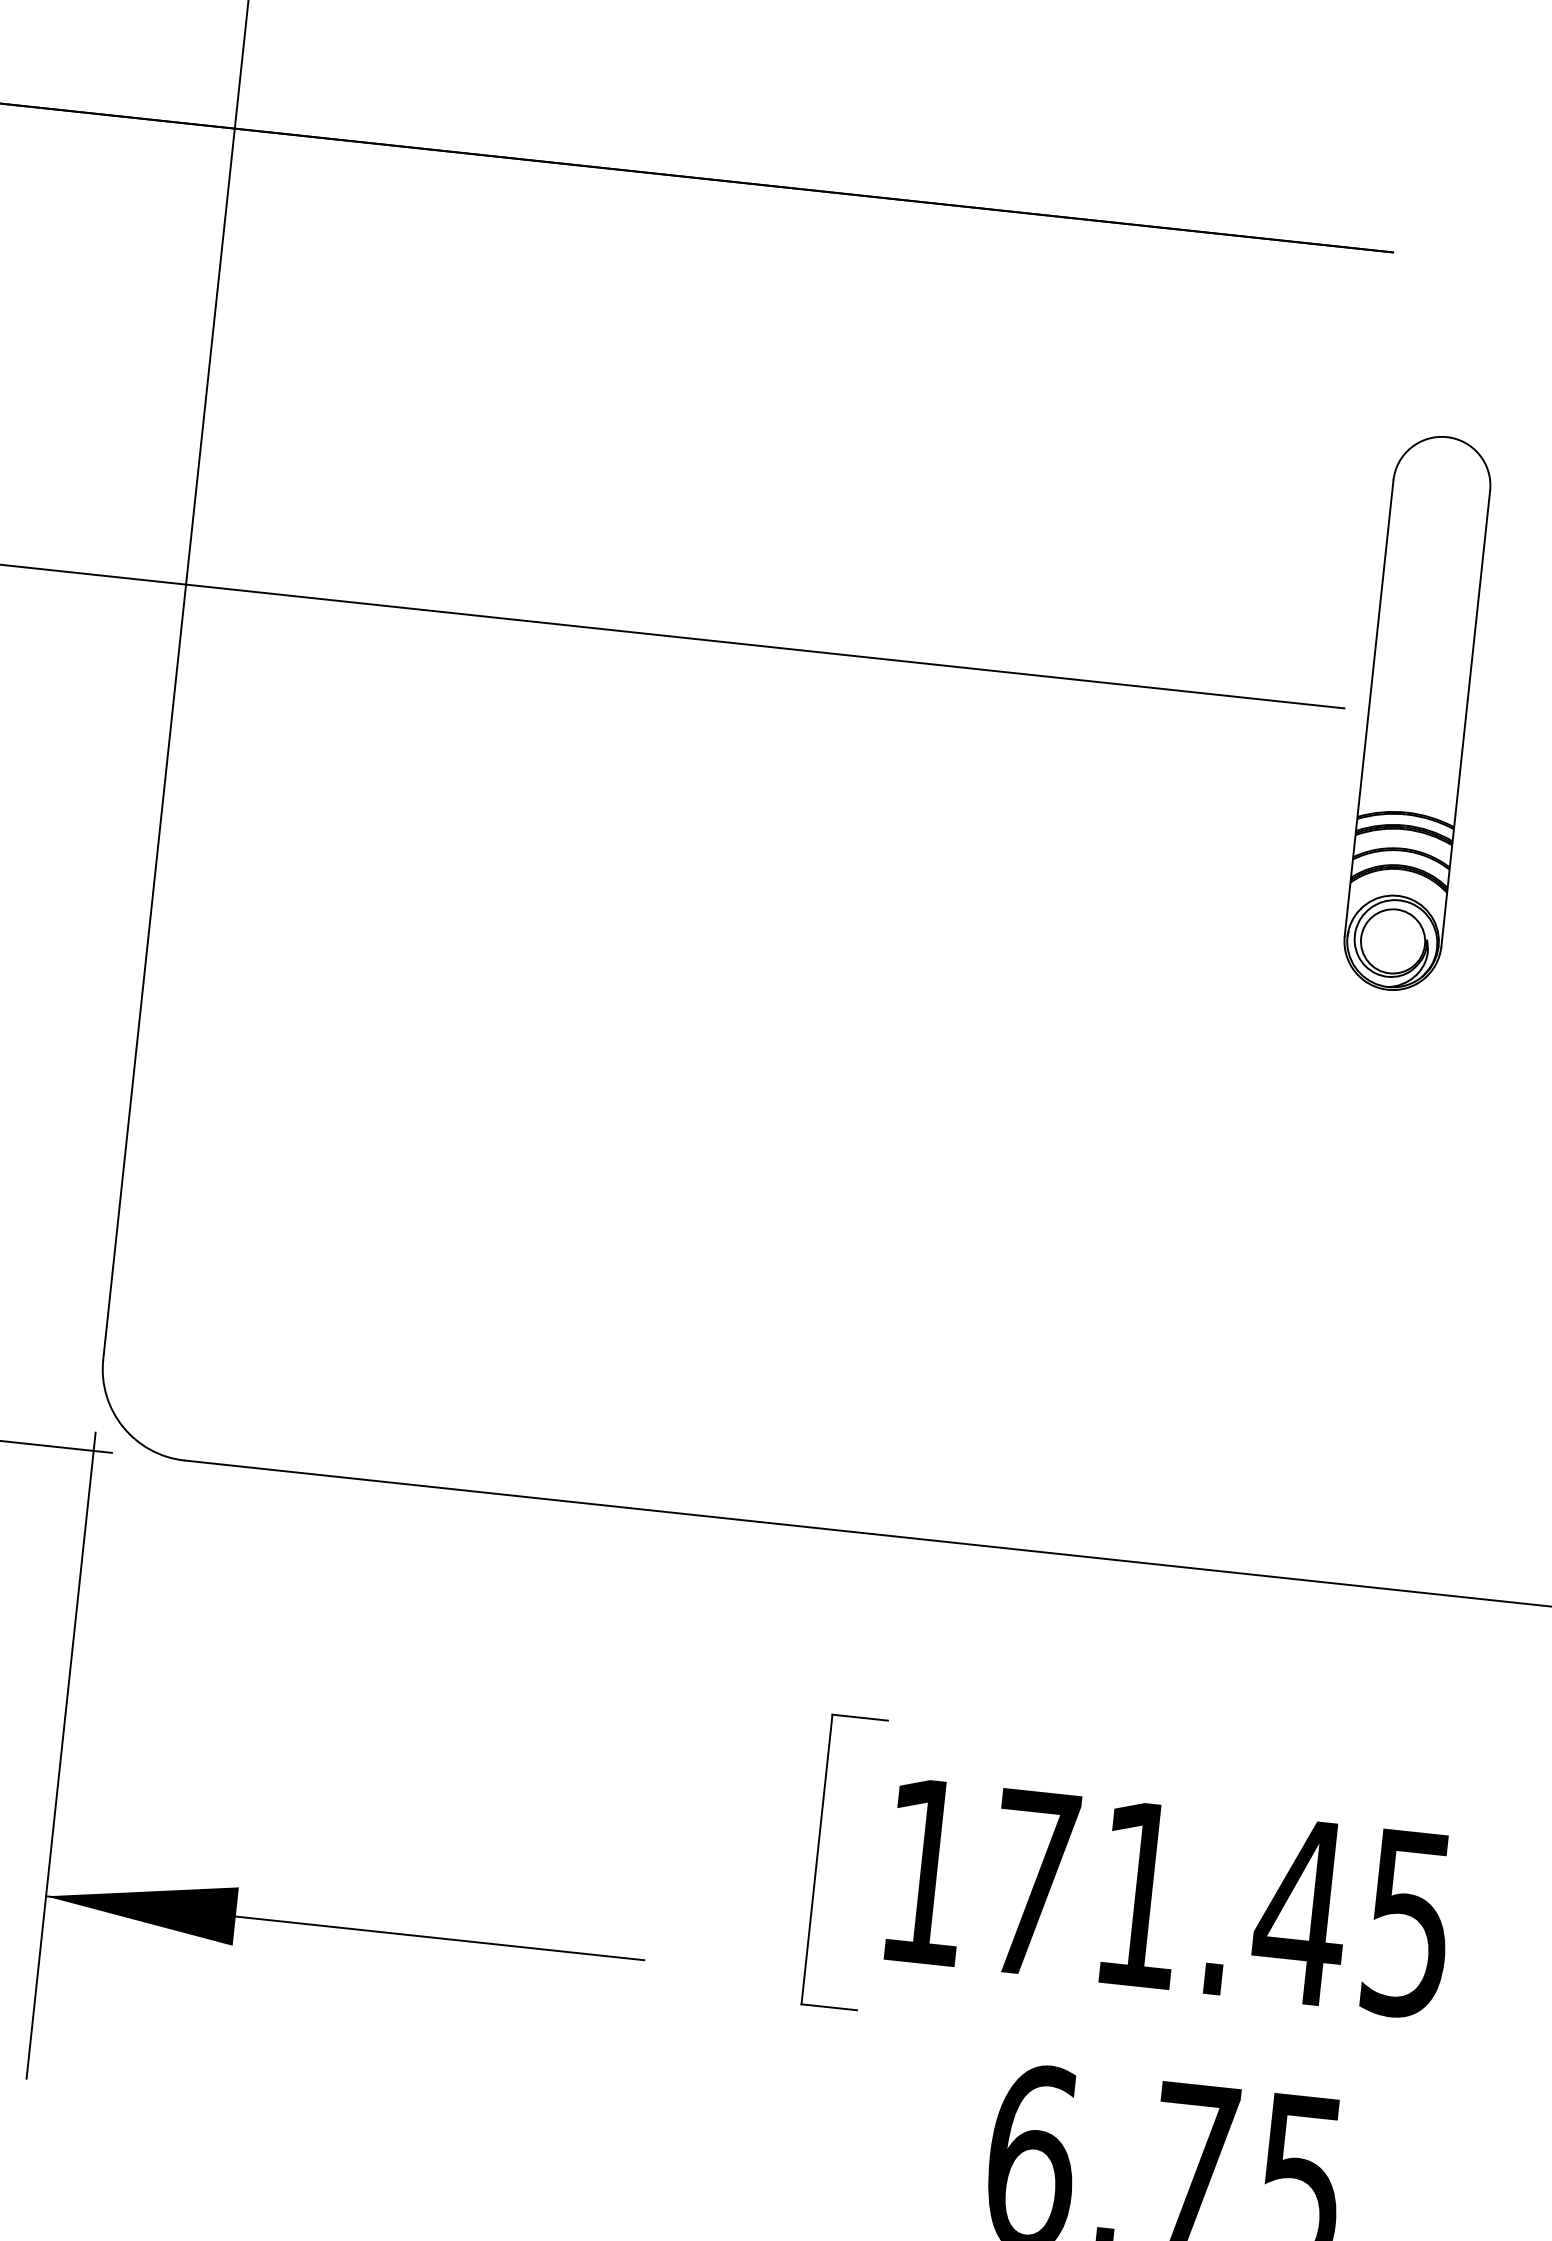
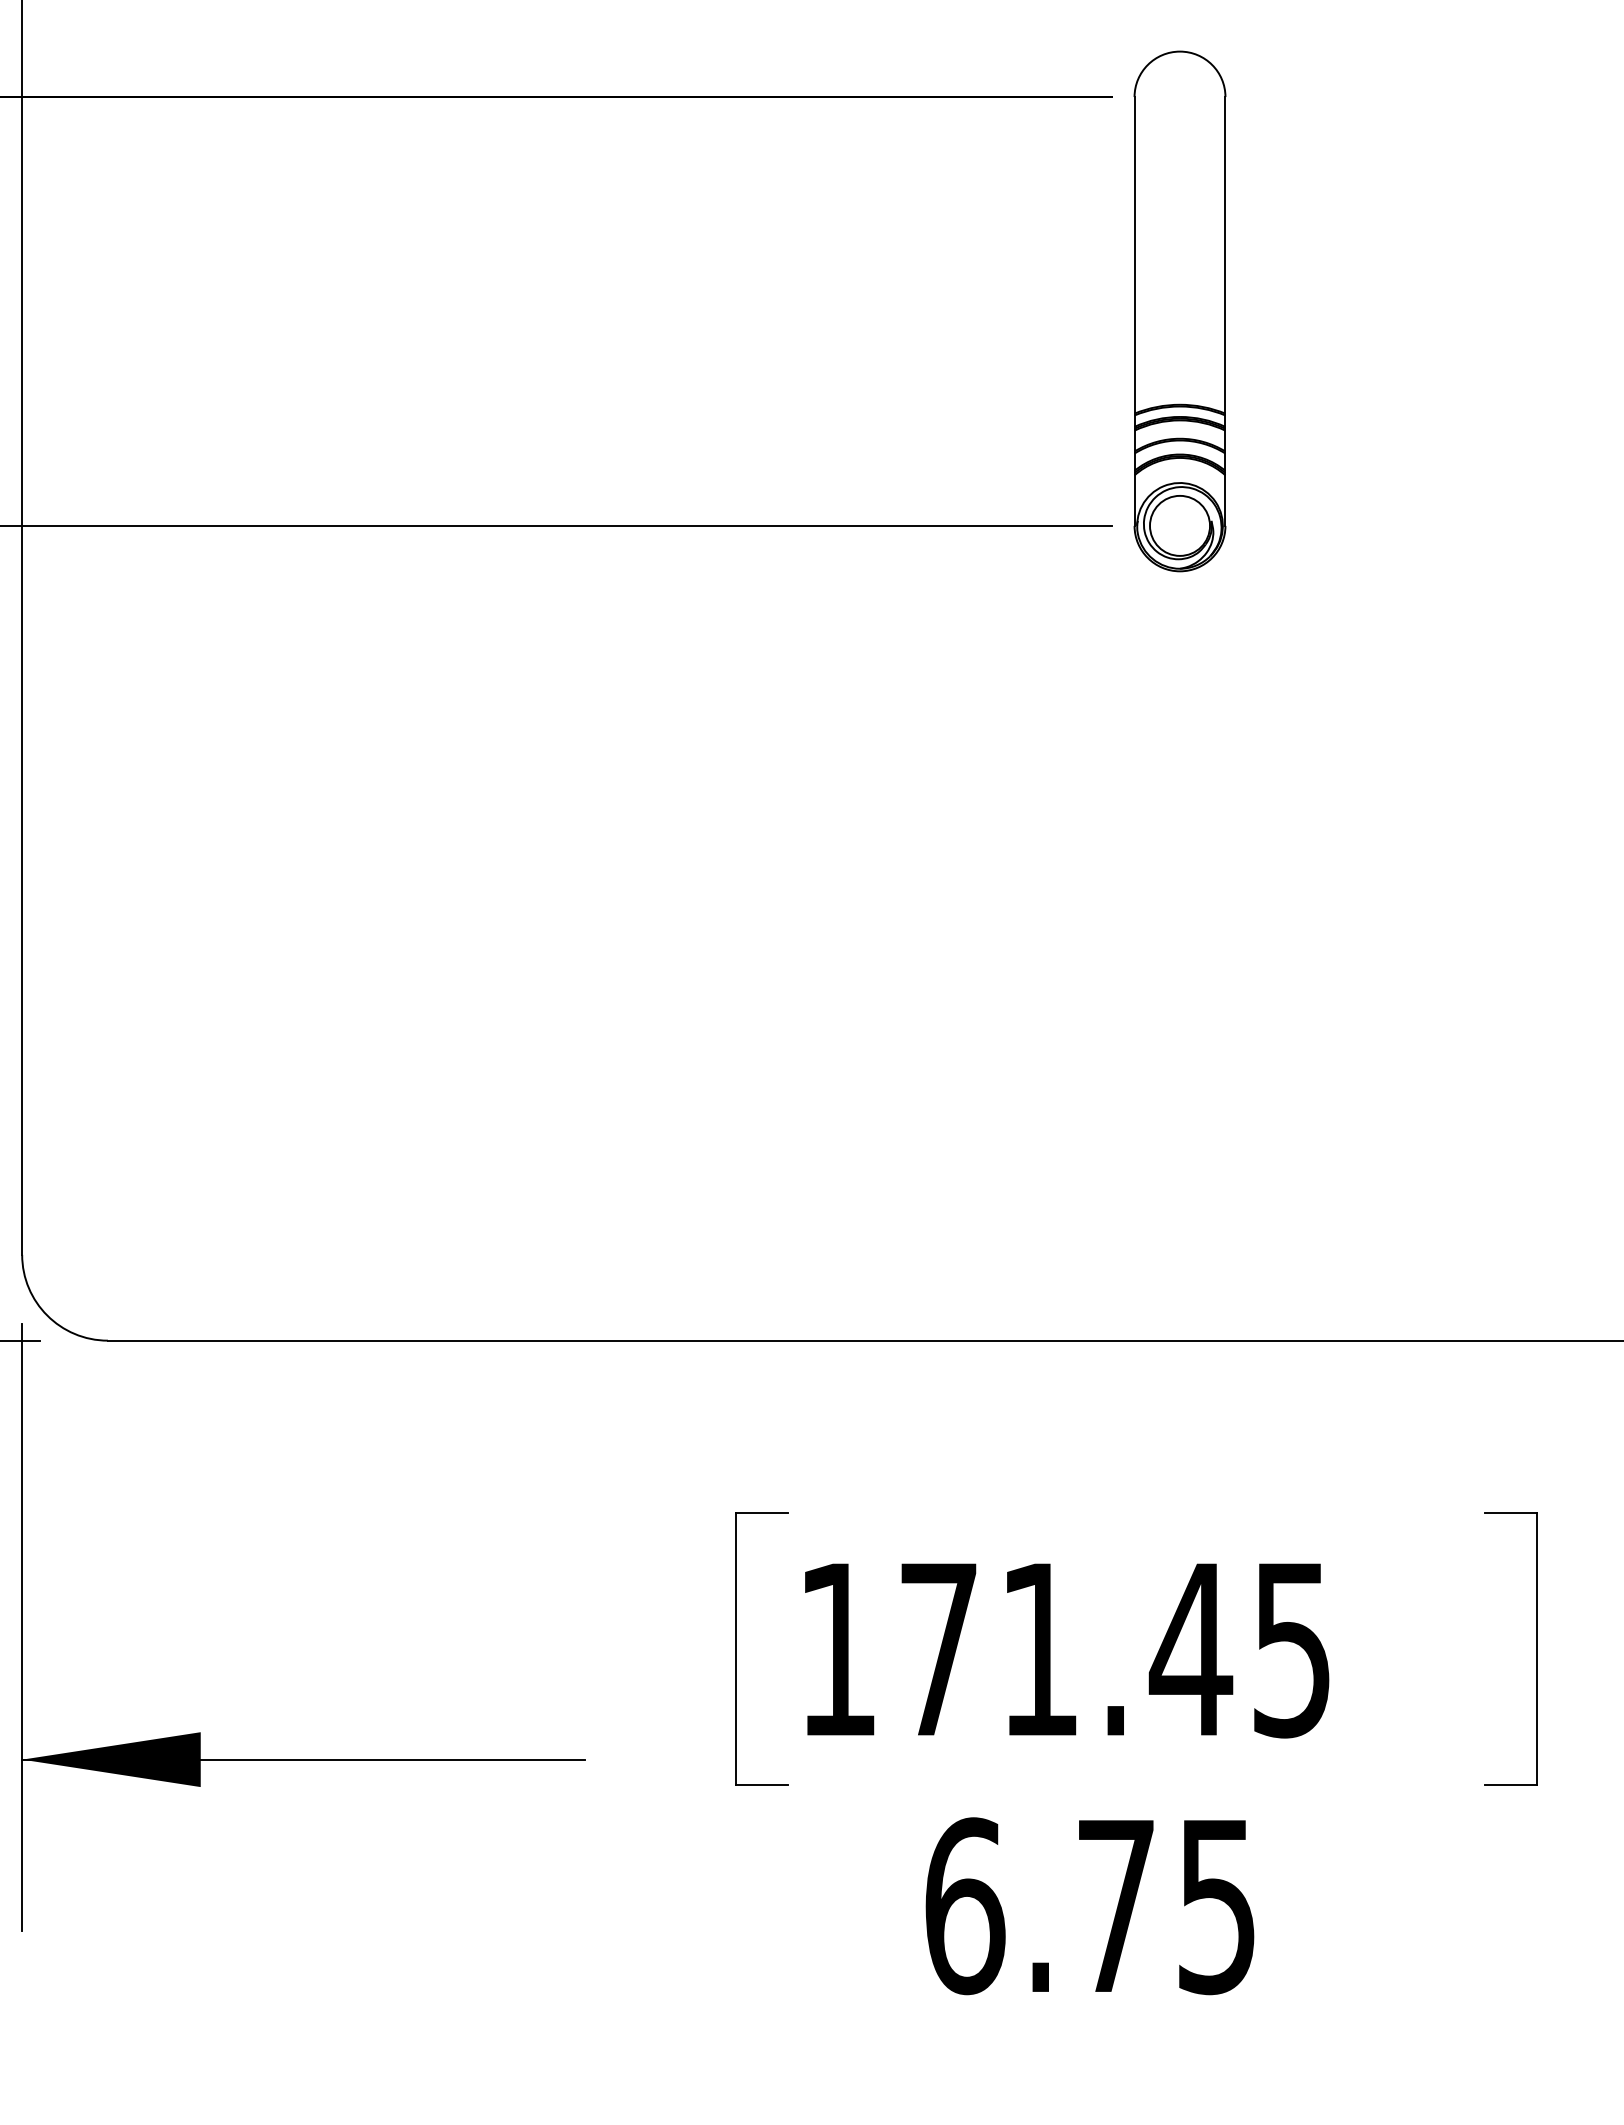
part: (1416, 713) -> (1179, 311), moved

